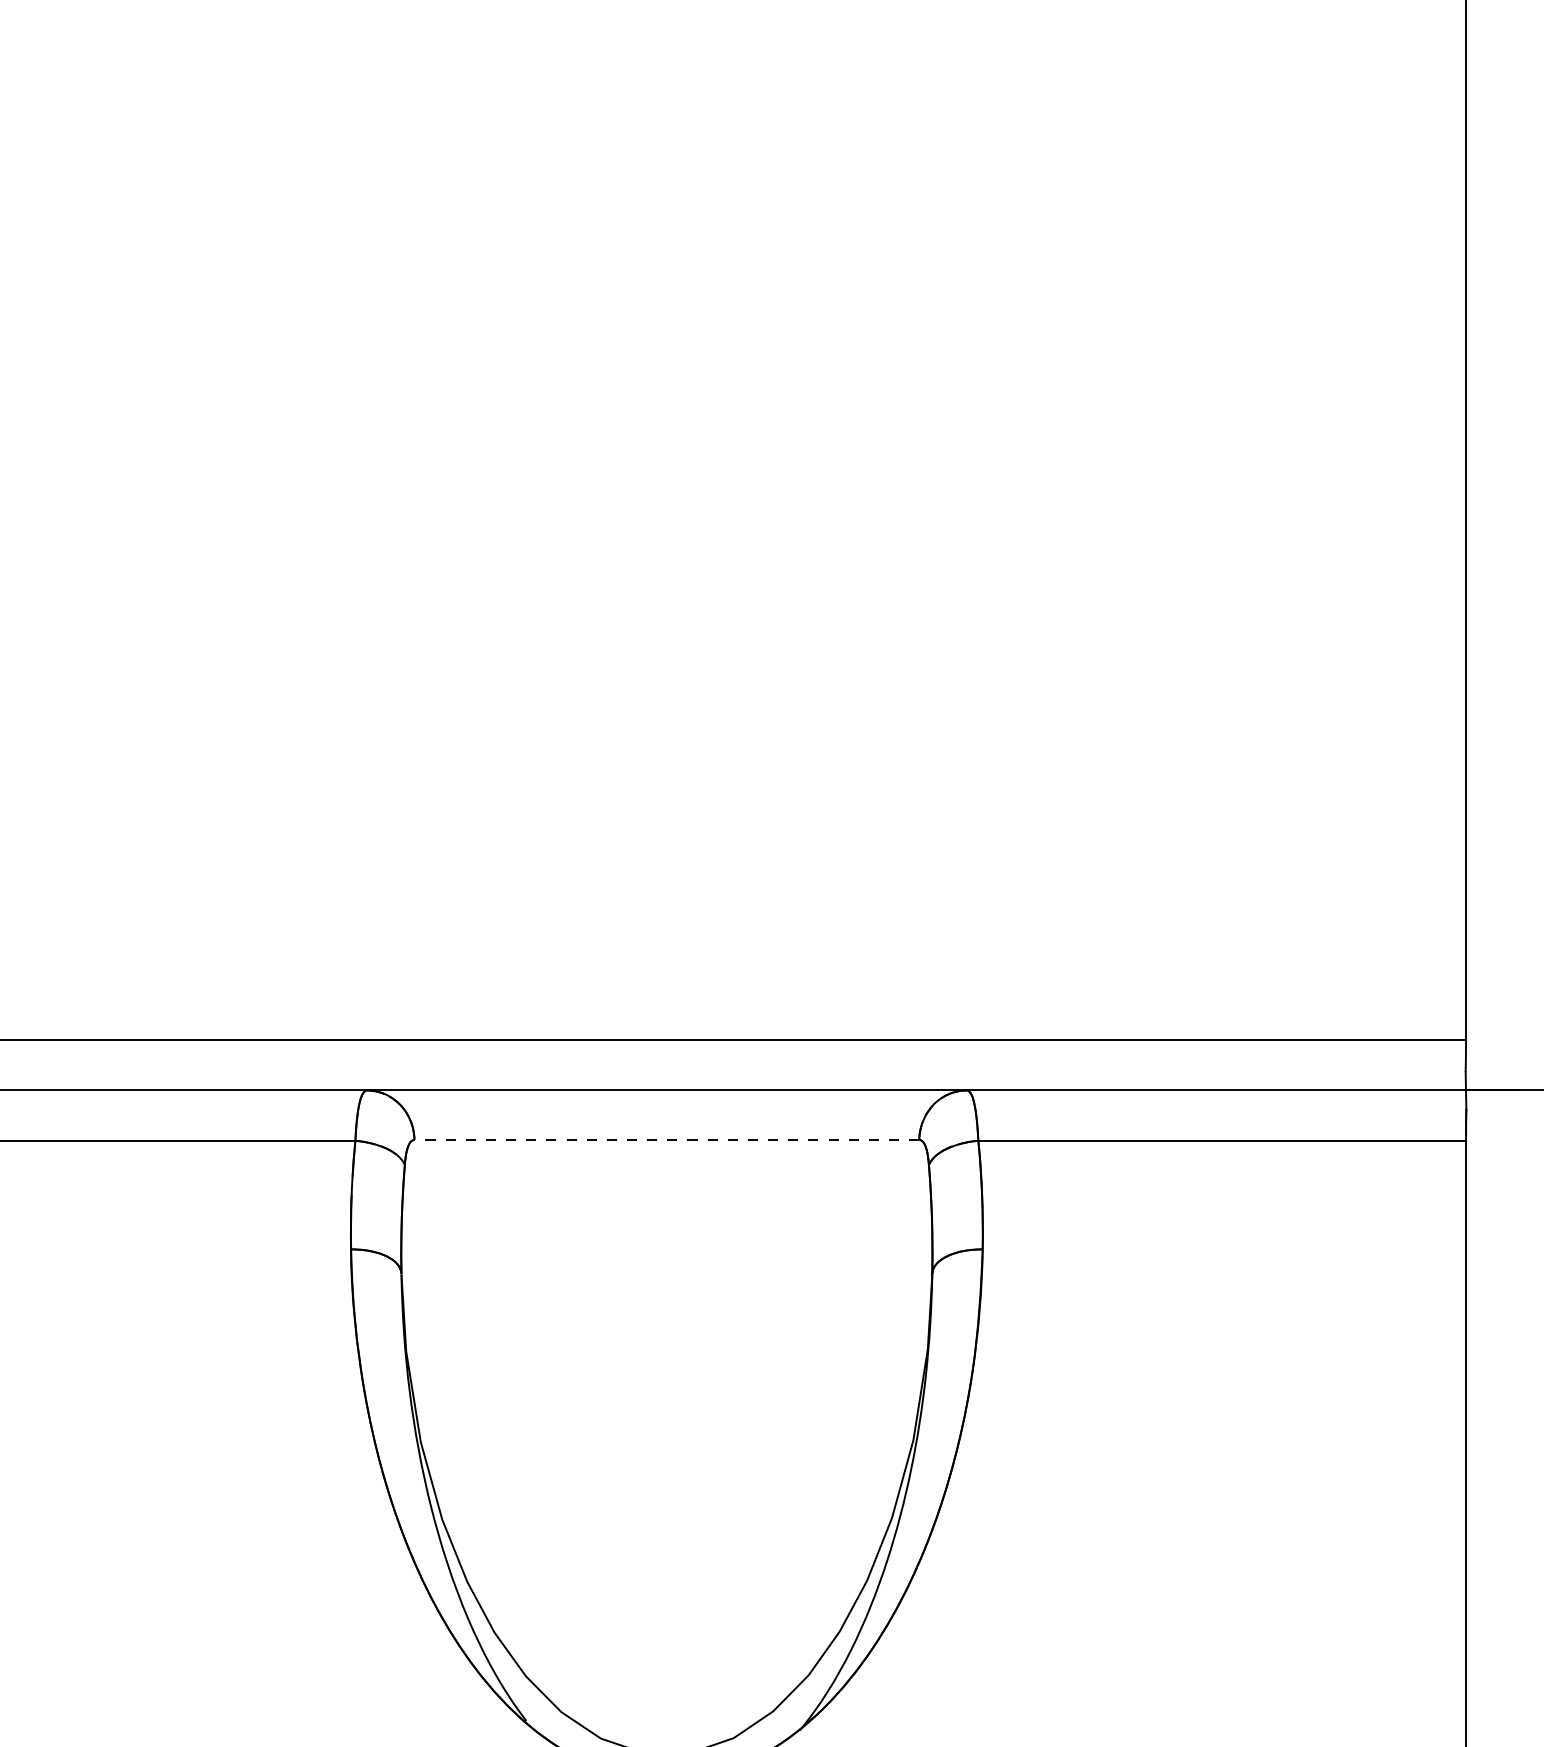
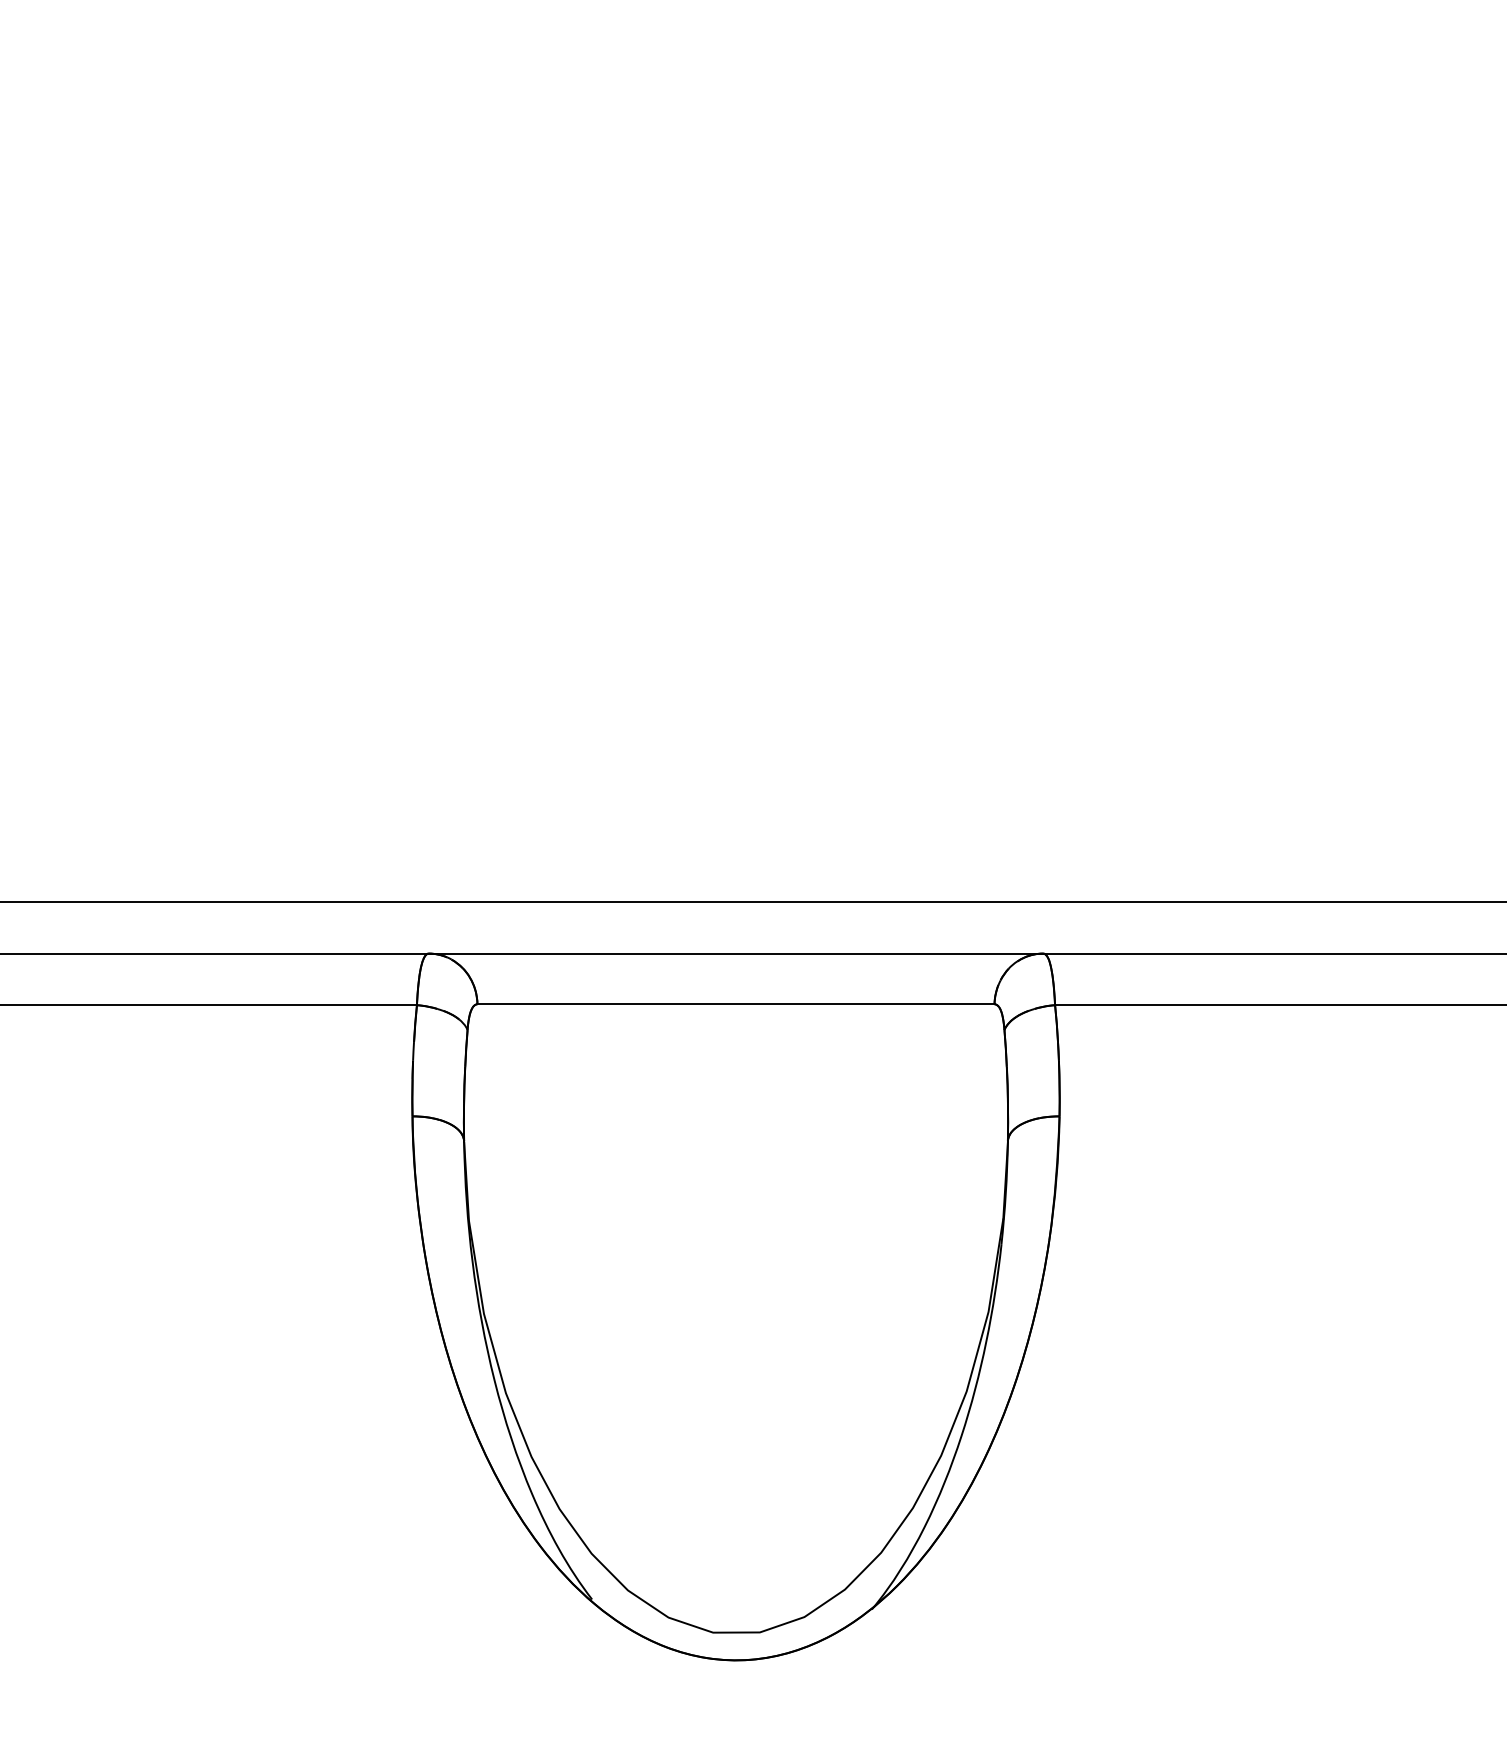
line: (666, 1139) -> (735, 1003), dashed -> solid

